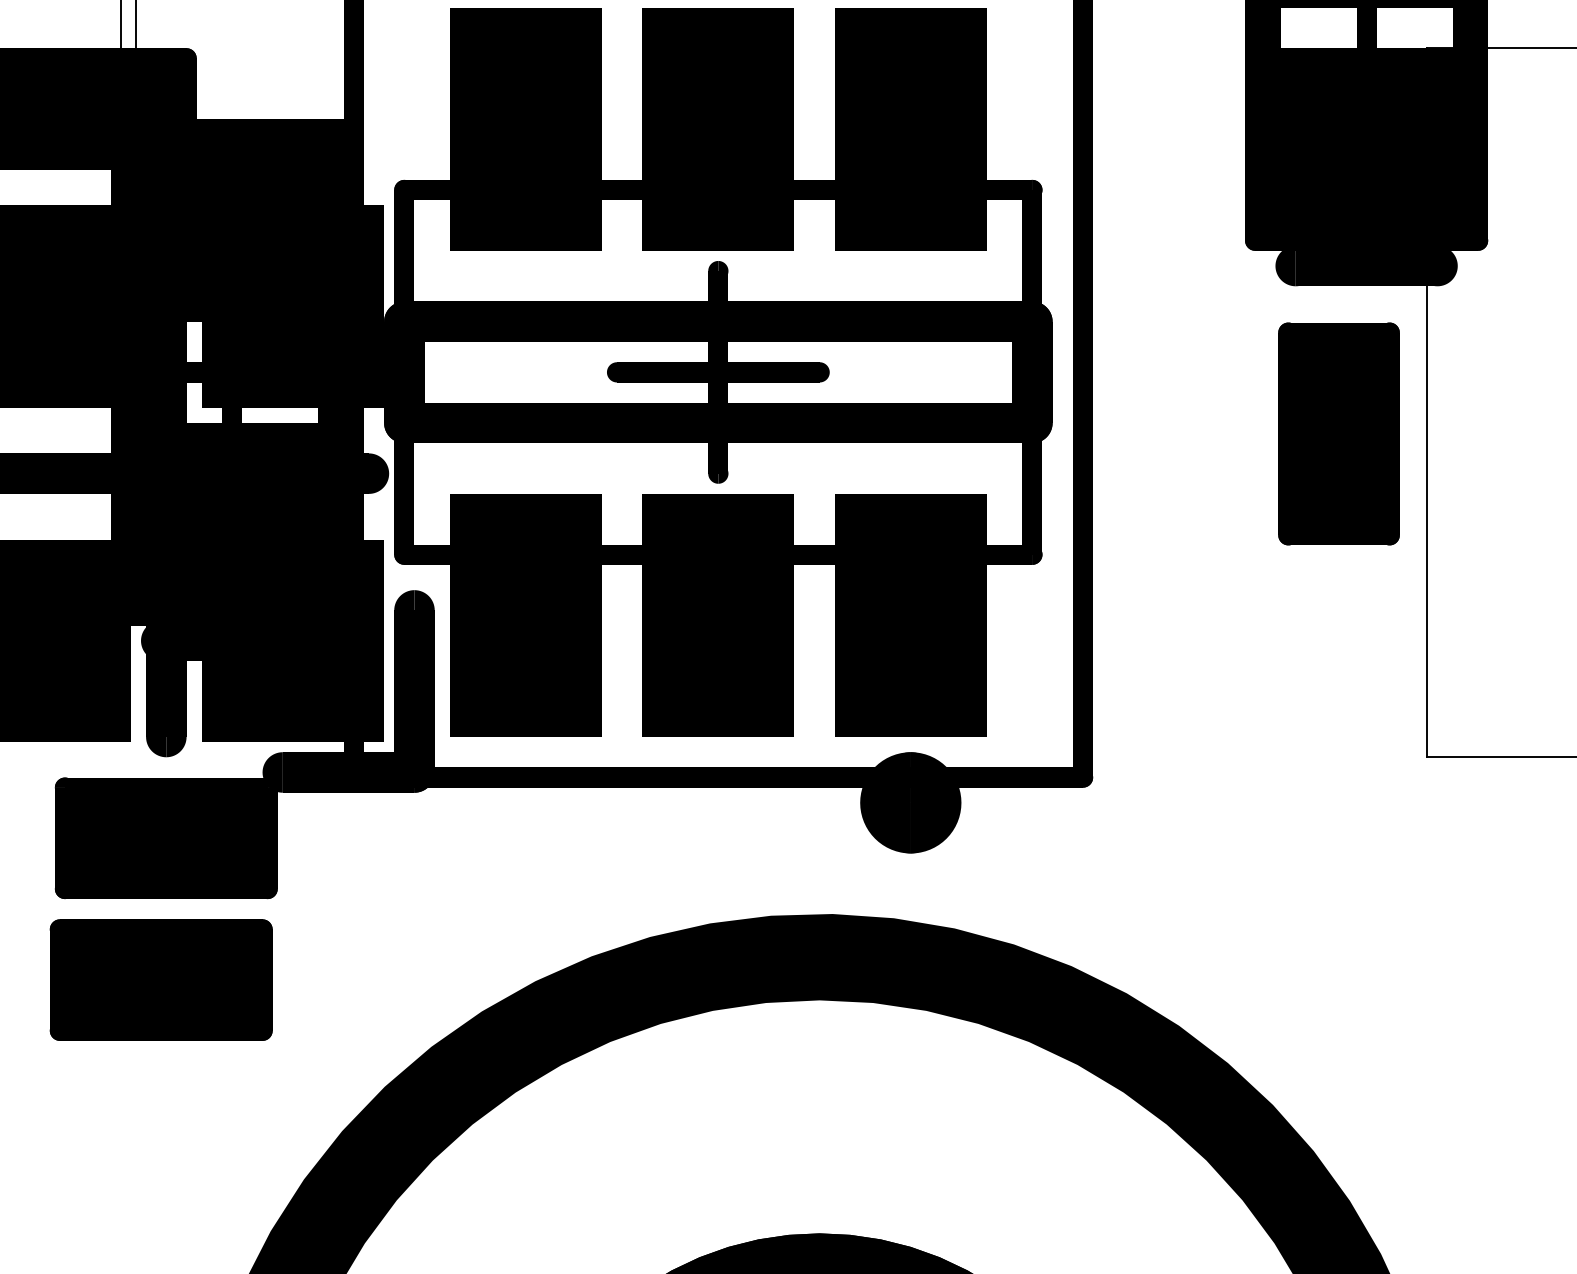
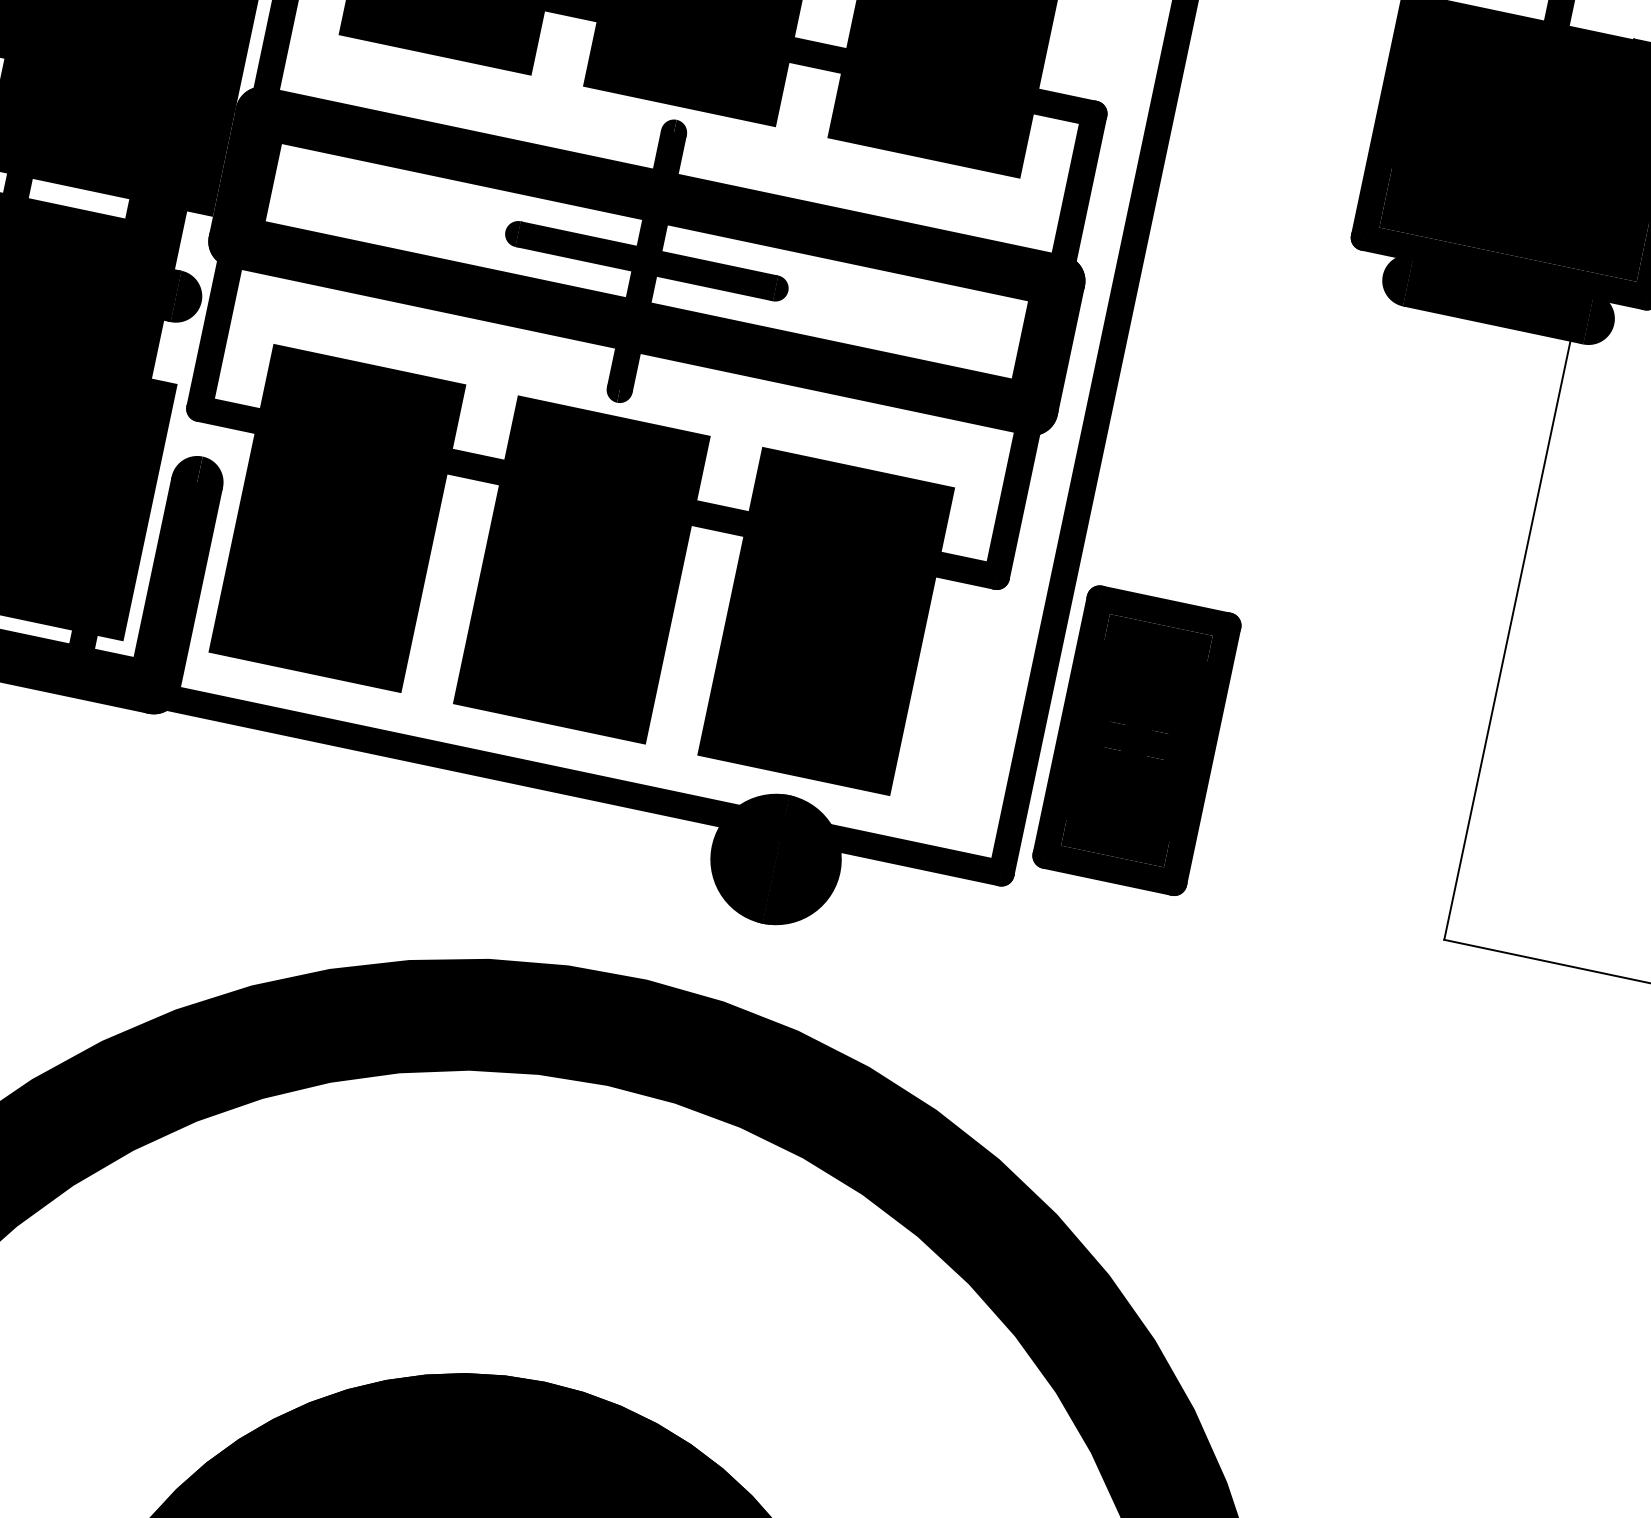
part: (1338, 433) -> (1136, 739), moved

